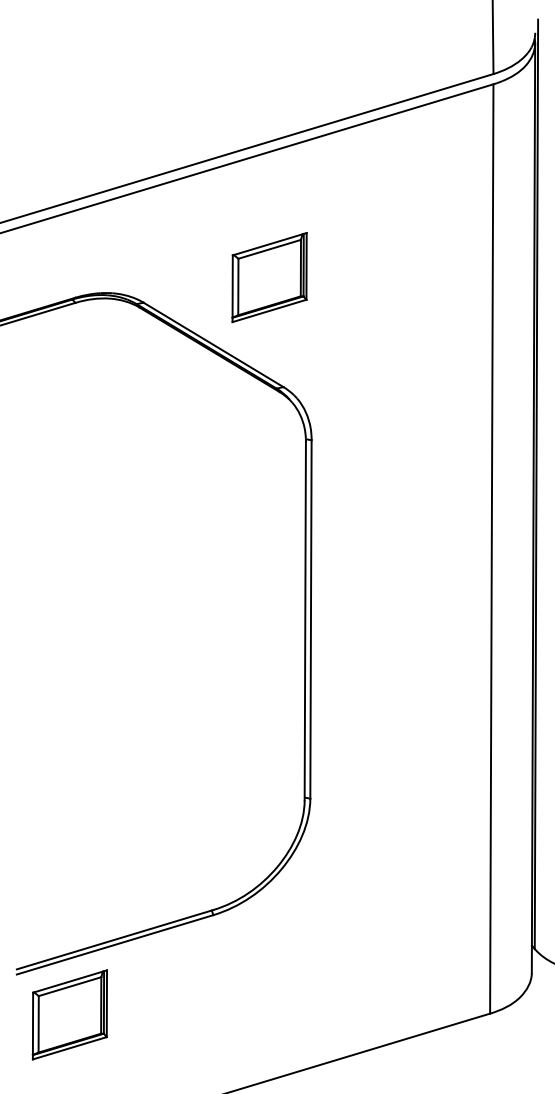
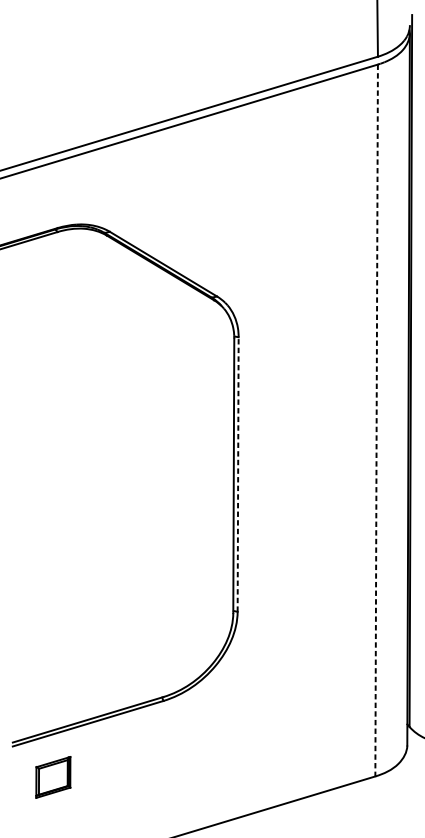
part: (269, 277) -> (206, 212), removed
line: (491, 548) -> (376, 420), solid -> dashed
line: (310, 618) -> (237, 473), solid -> dashed
part: (69, 1014) -> (53, 777), size x0.6

